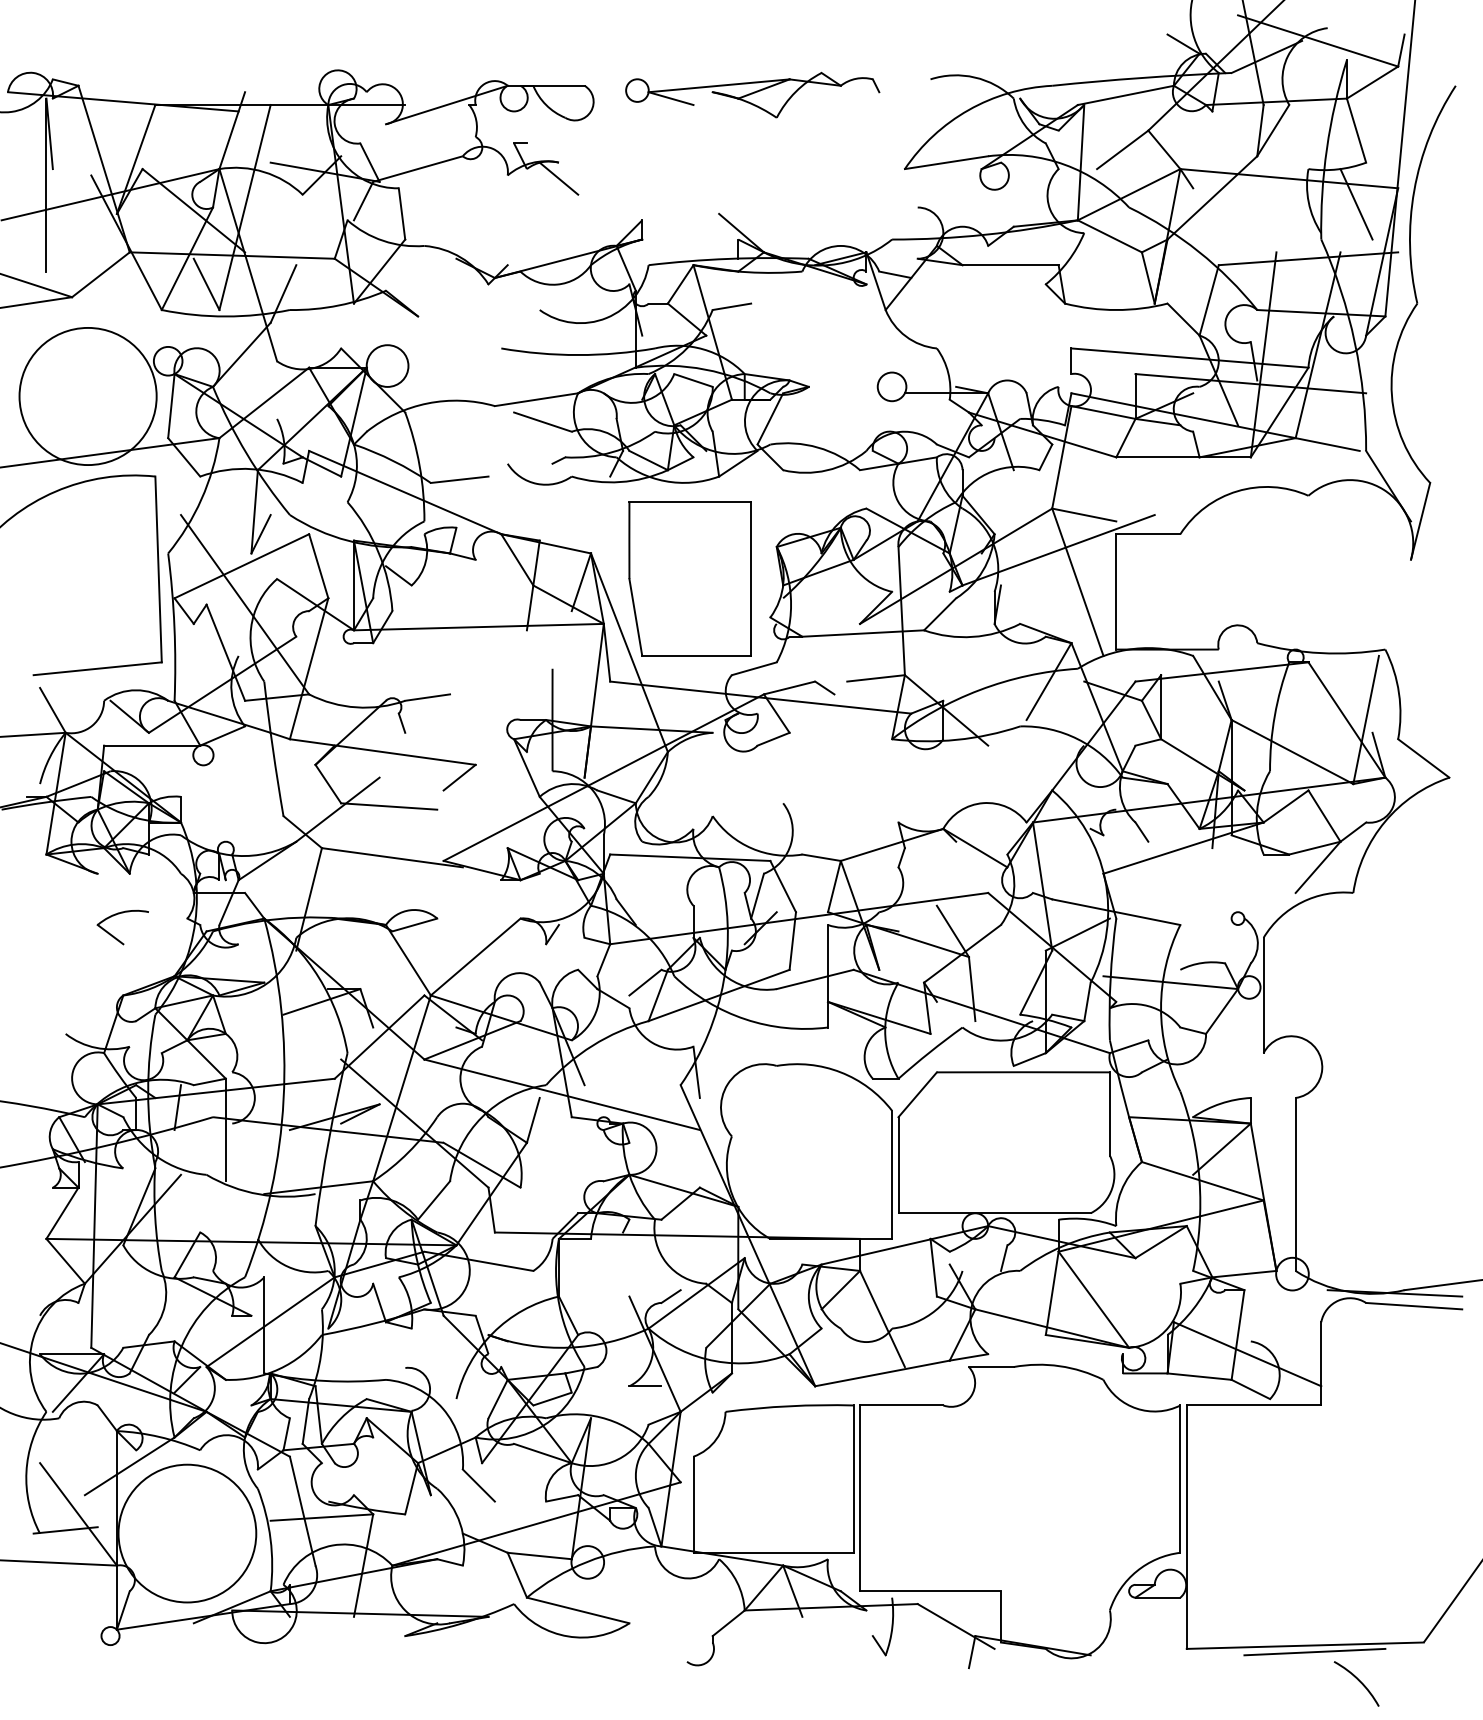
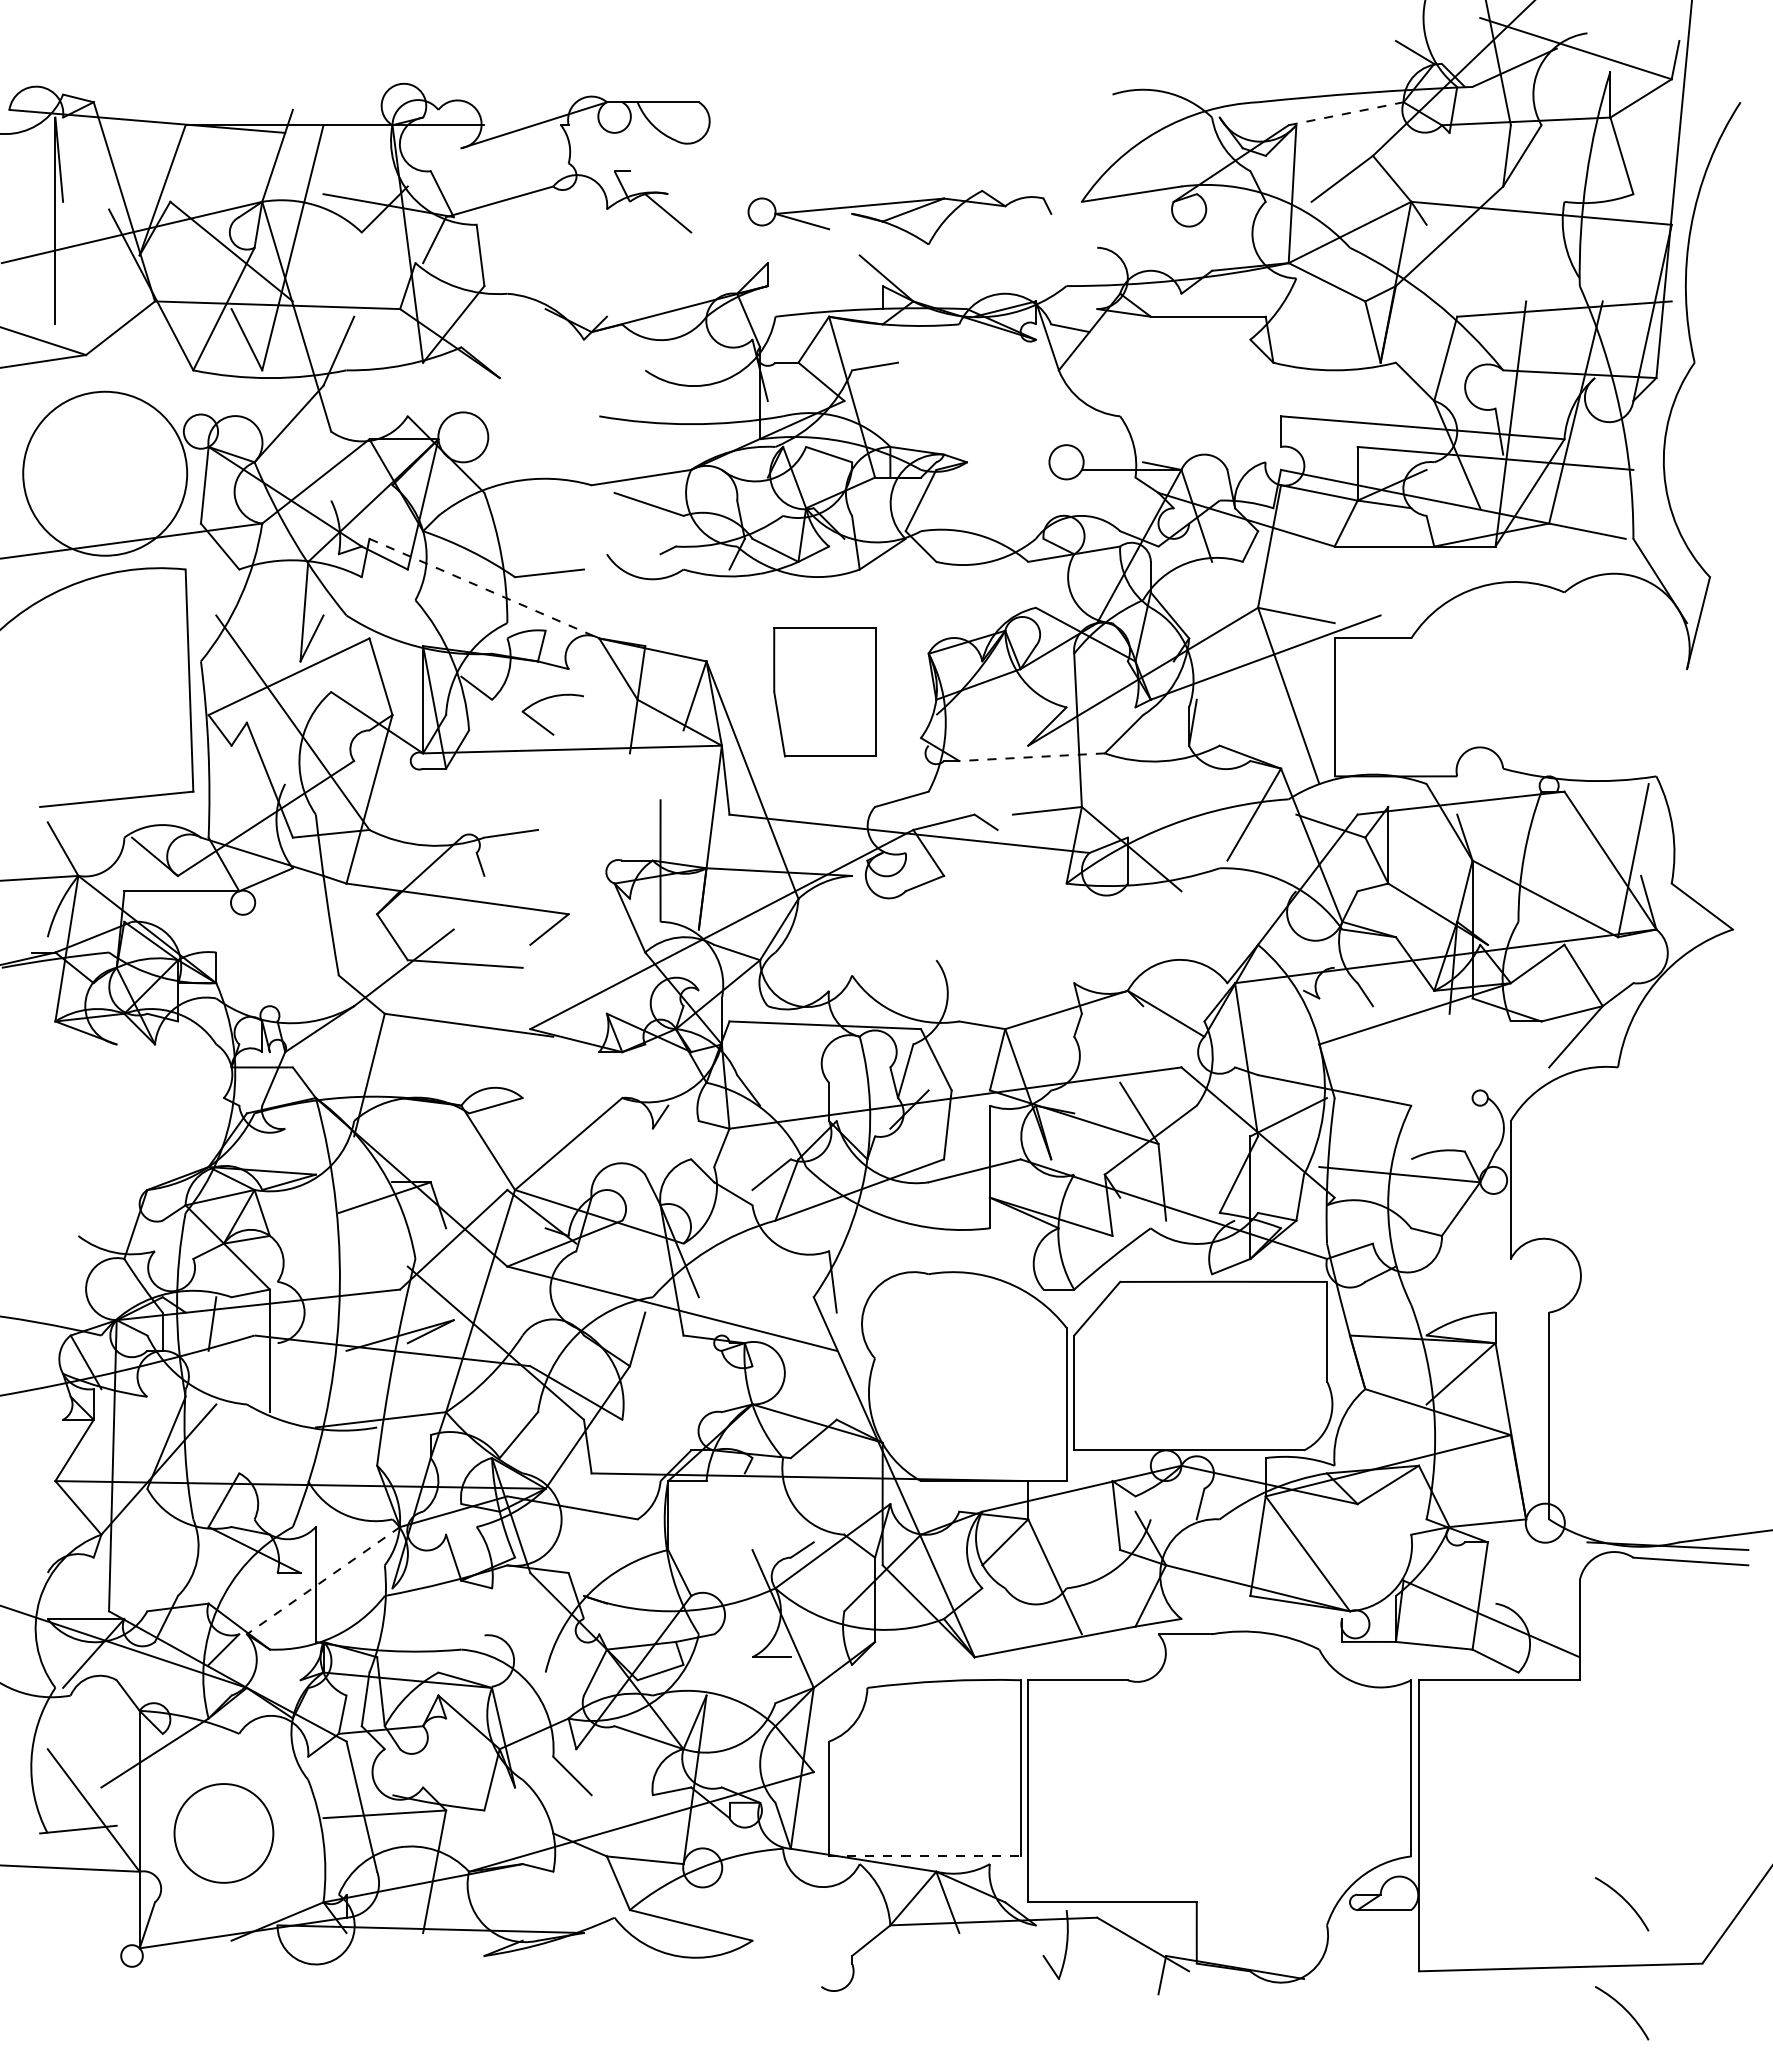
part: (752, 94) -> (899, 216), moved
line: (1126, 95) -> (1346, 113), solid -> dashed
line: (1356, 203) -> (1621, 243), removed
line: (405, 492) -> (484, 588), solid -> dashed
part: (689, 578) -> (824, 691), size x0.7
line: (863, 633) -> (1032, 757), solid -> dashed
part: (115, 937) -> (544, 726), moved
line: (270, 1322) -> (323, 1580), solid -> dashed
circle: (187, 1533) -> (223, 1833), size x0.6
line: (773, 1552) -> (924, 1856), solid -> dashed
arc: (1358, 1589) -> (1624, 1900), added
line: (1314, 1651) -> (1571, 1974), removed

